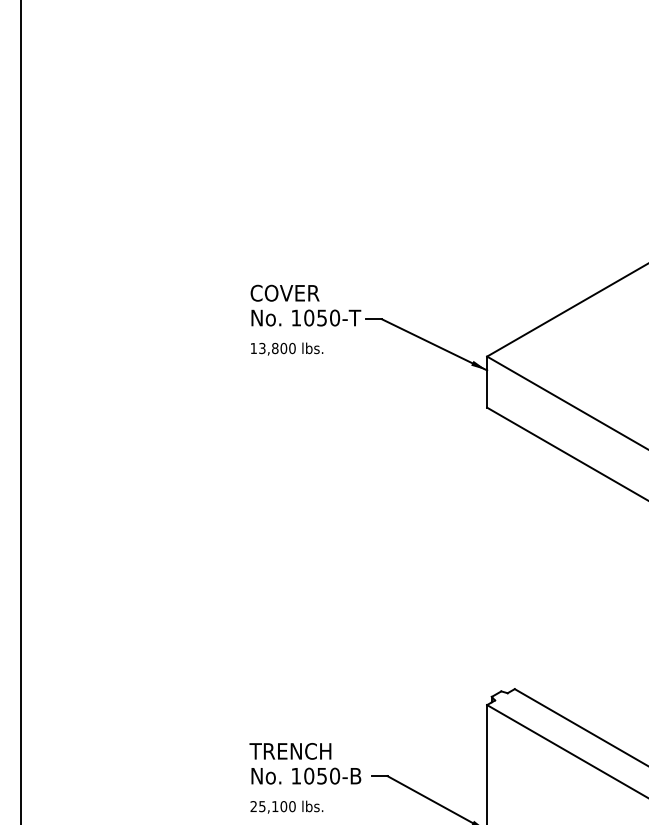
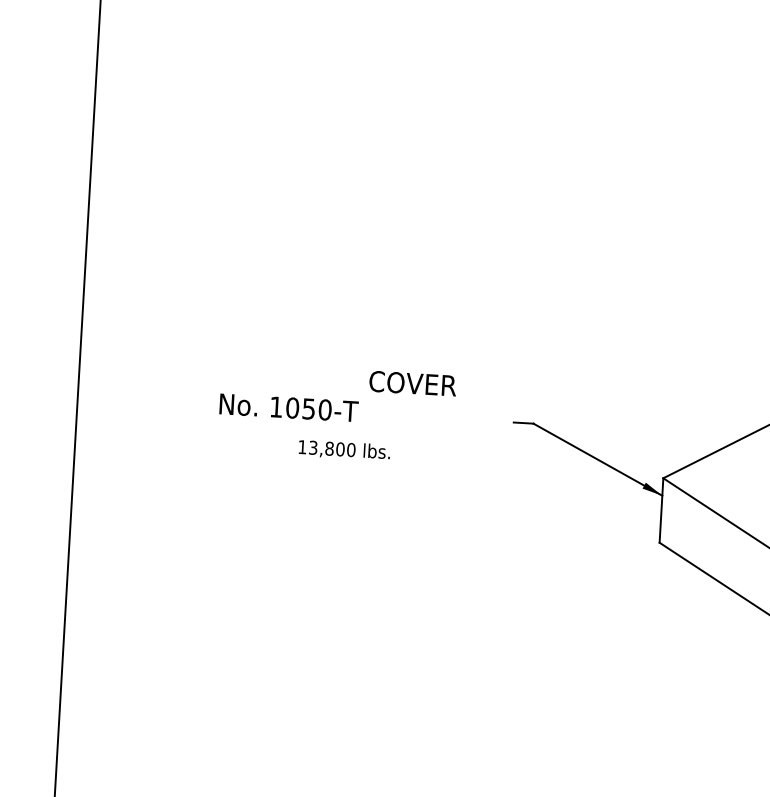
text: (306, 317) -> (289, 407), moved
text: (287, 348) -> (345, 449), moved

